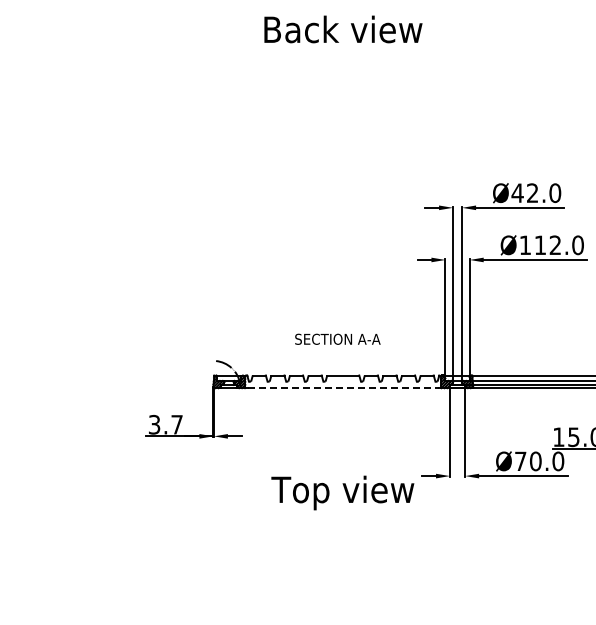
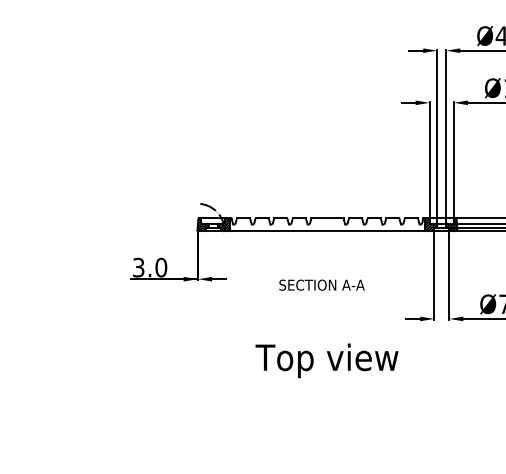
text: (337, 338) -> (321, 284), moved
line: (343, 388) -> (327, 231), dashed -> solid
text: (177, 424) -> (161, 267), 3.7 -> 3.0
text: (342, 492) -> (326, 360), moved

